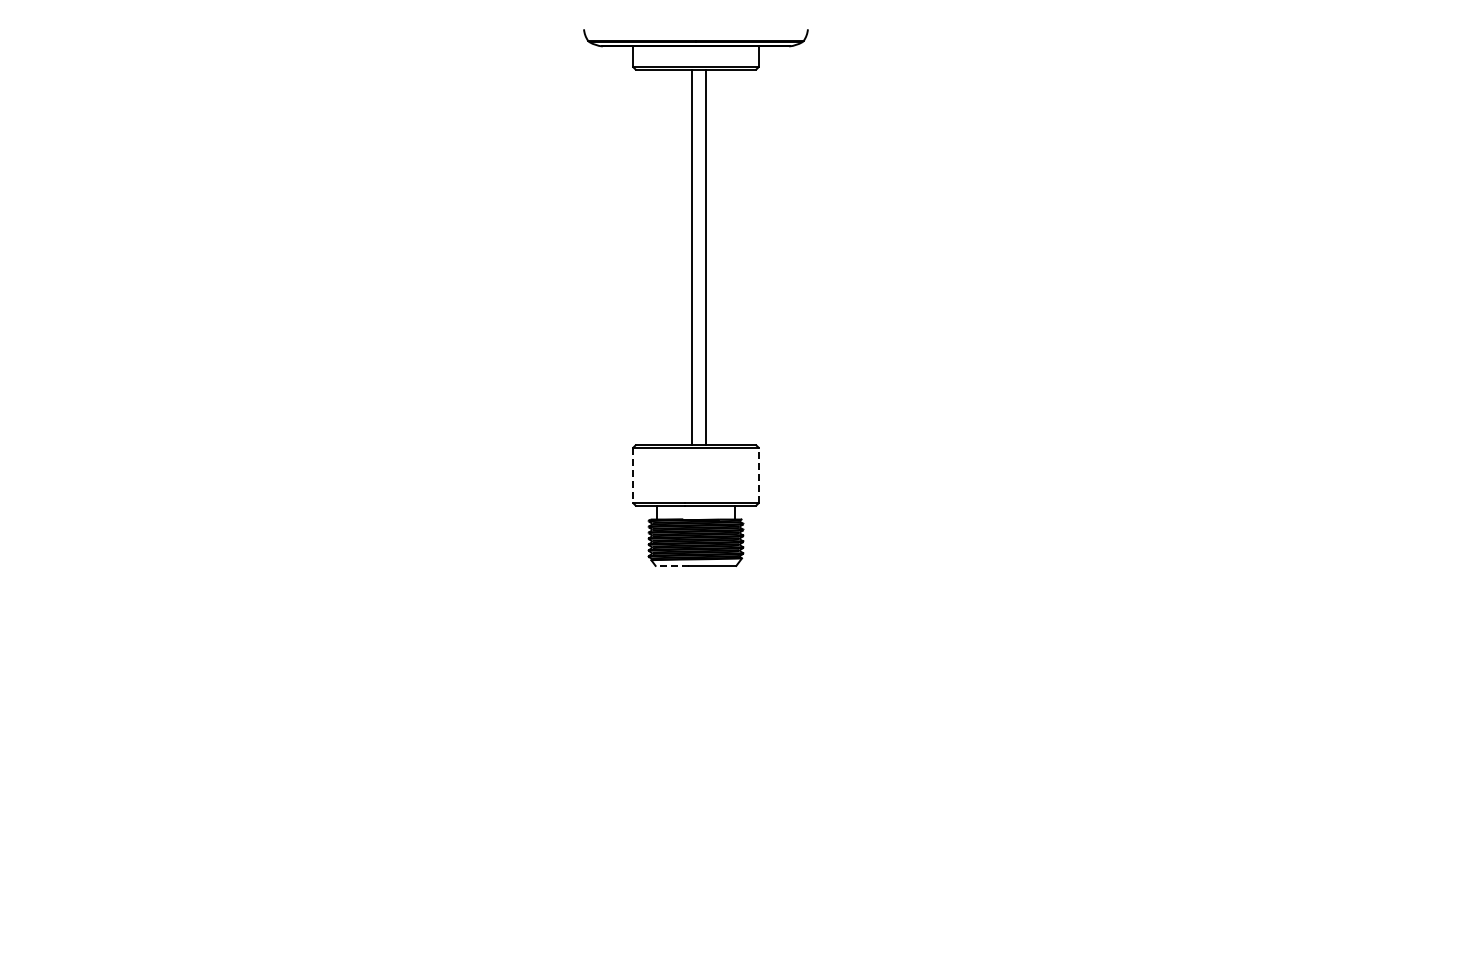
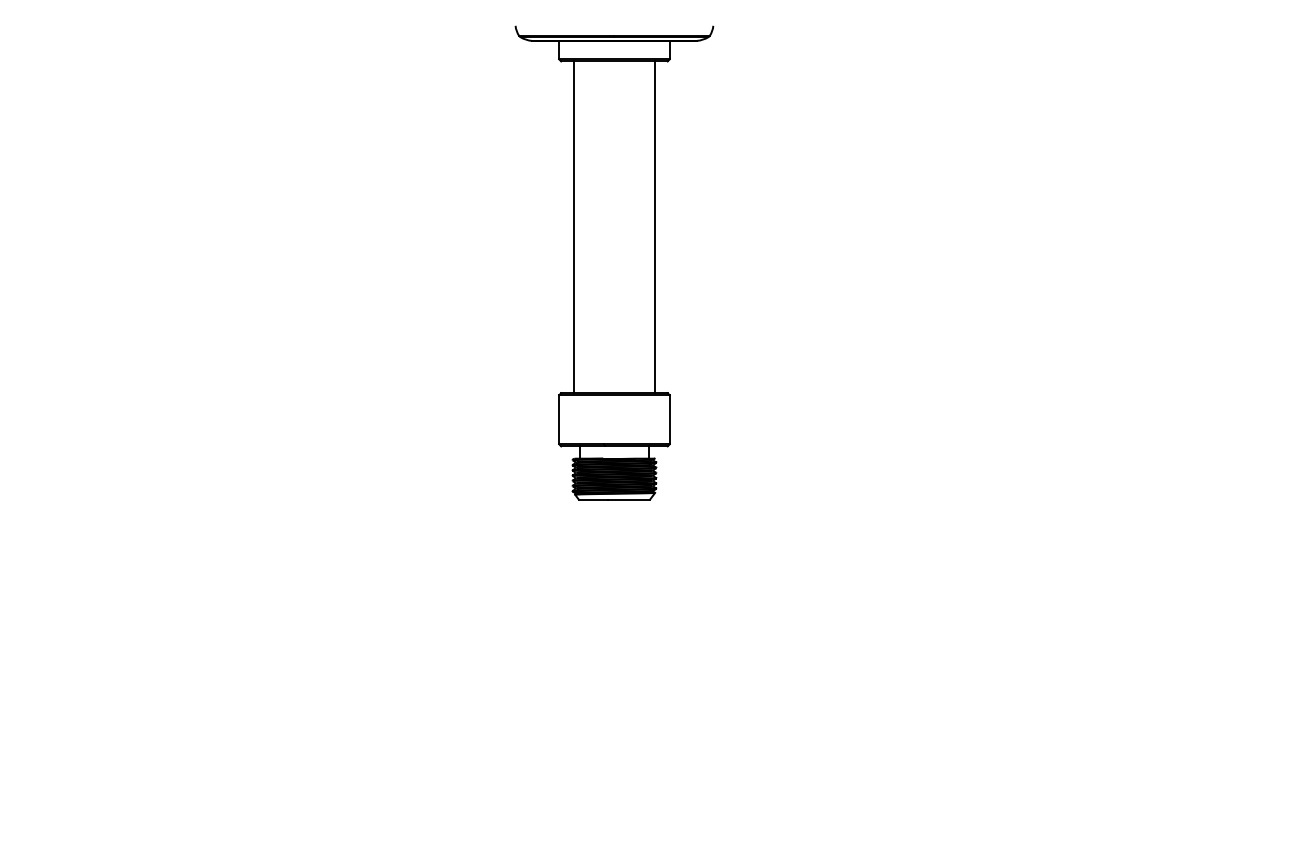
line: (691, 257) -> (573, 227), moved
line: (706, 257) -> (655, 227), moved
line: (633, 475) -> (559, 419), dashed -> solid
line: (758, 475) -> (669, 419), dashed -> solid
line: (672, 565) -> (593, 499), dashed -> solid

